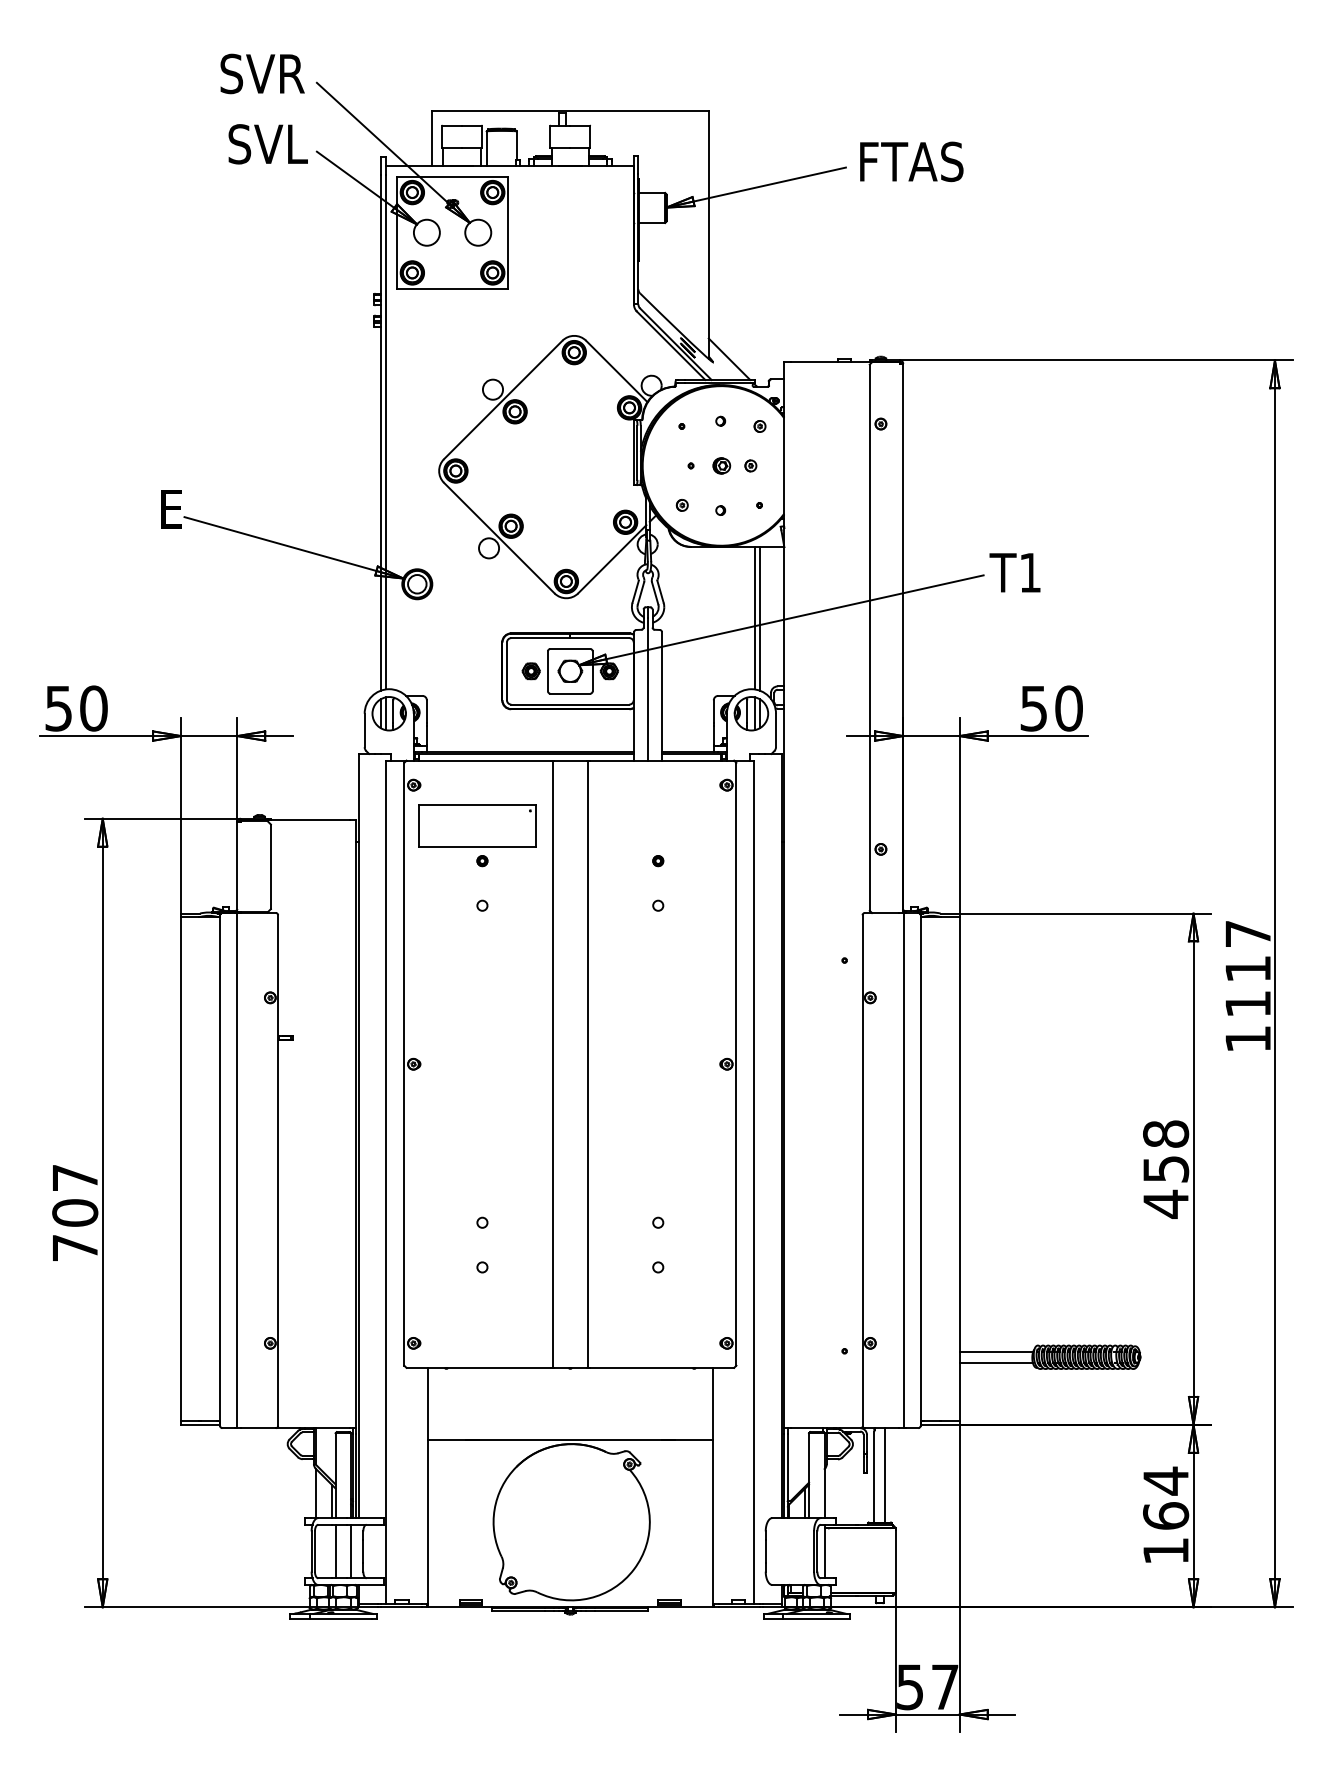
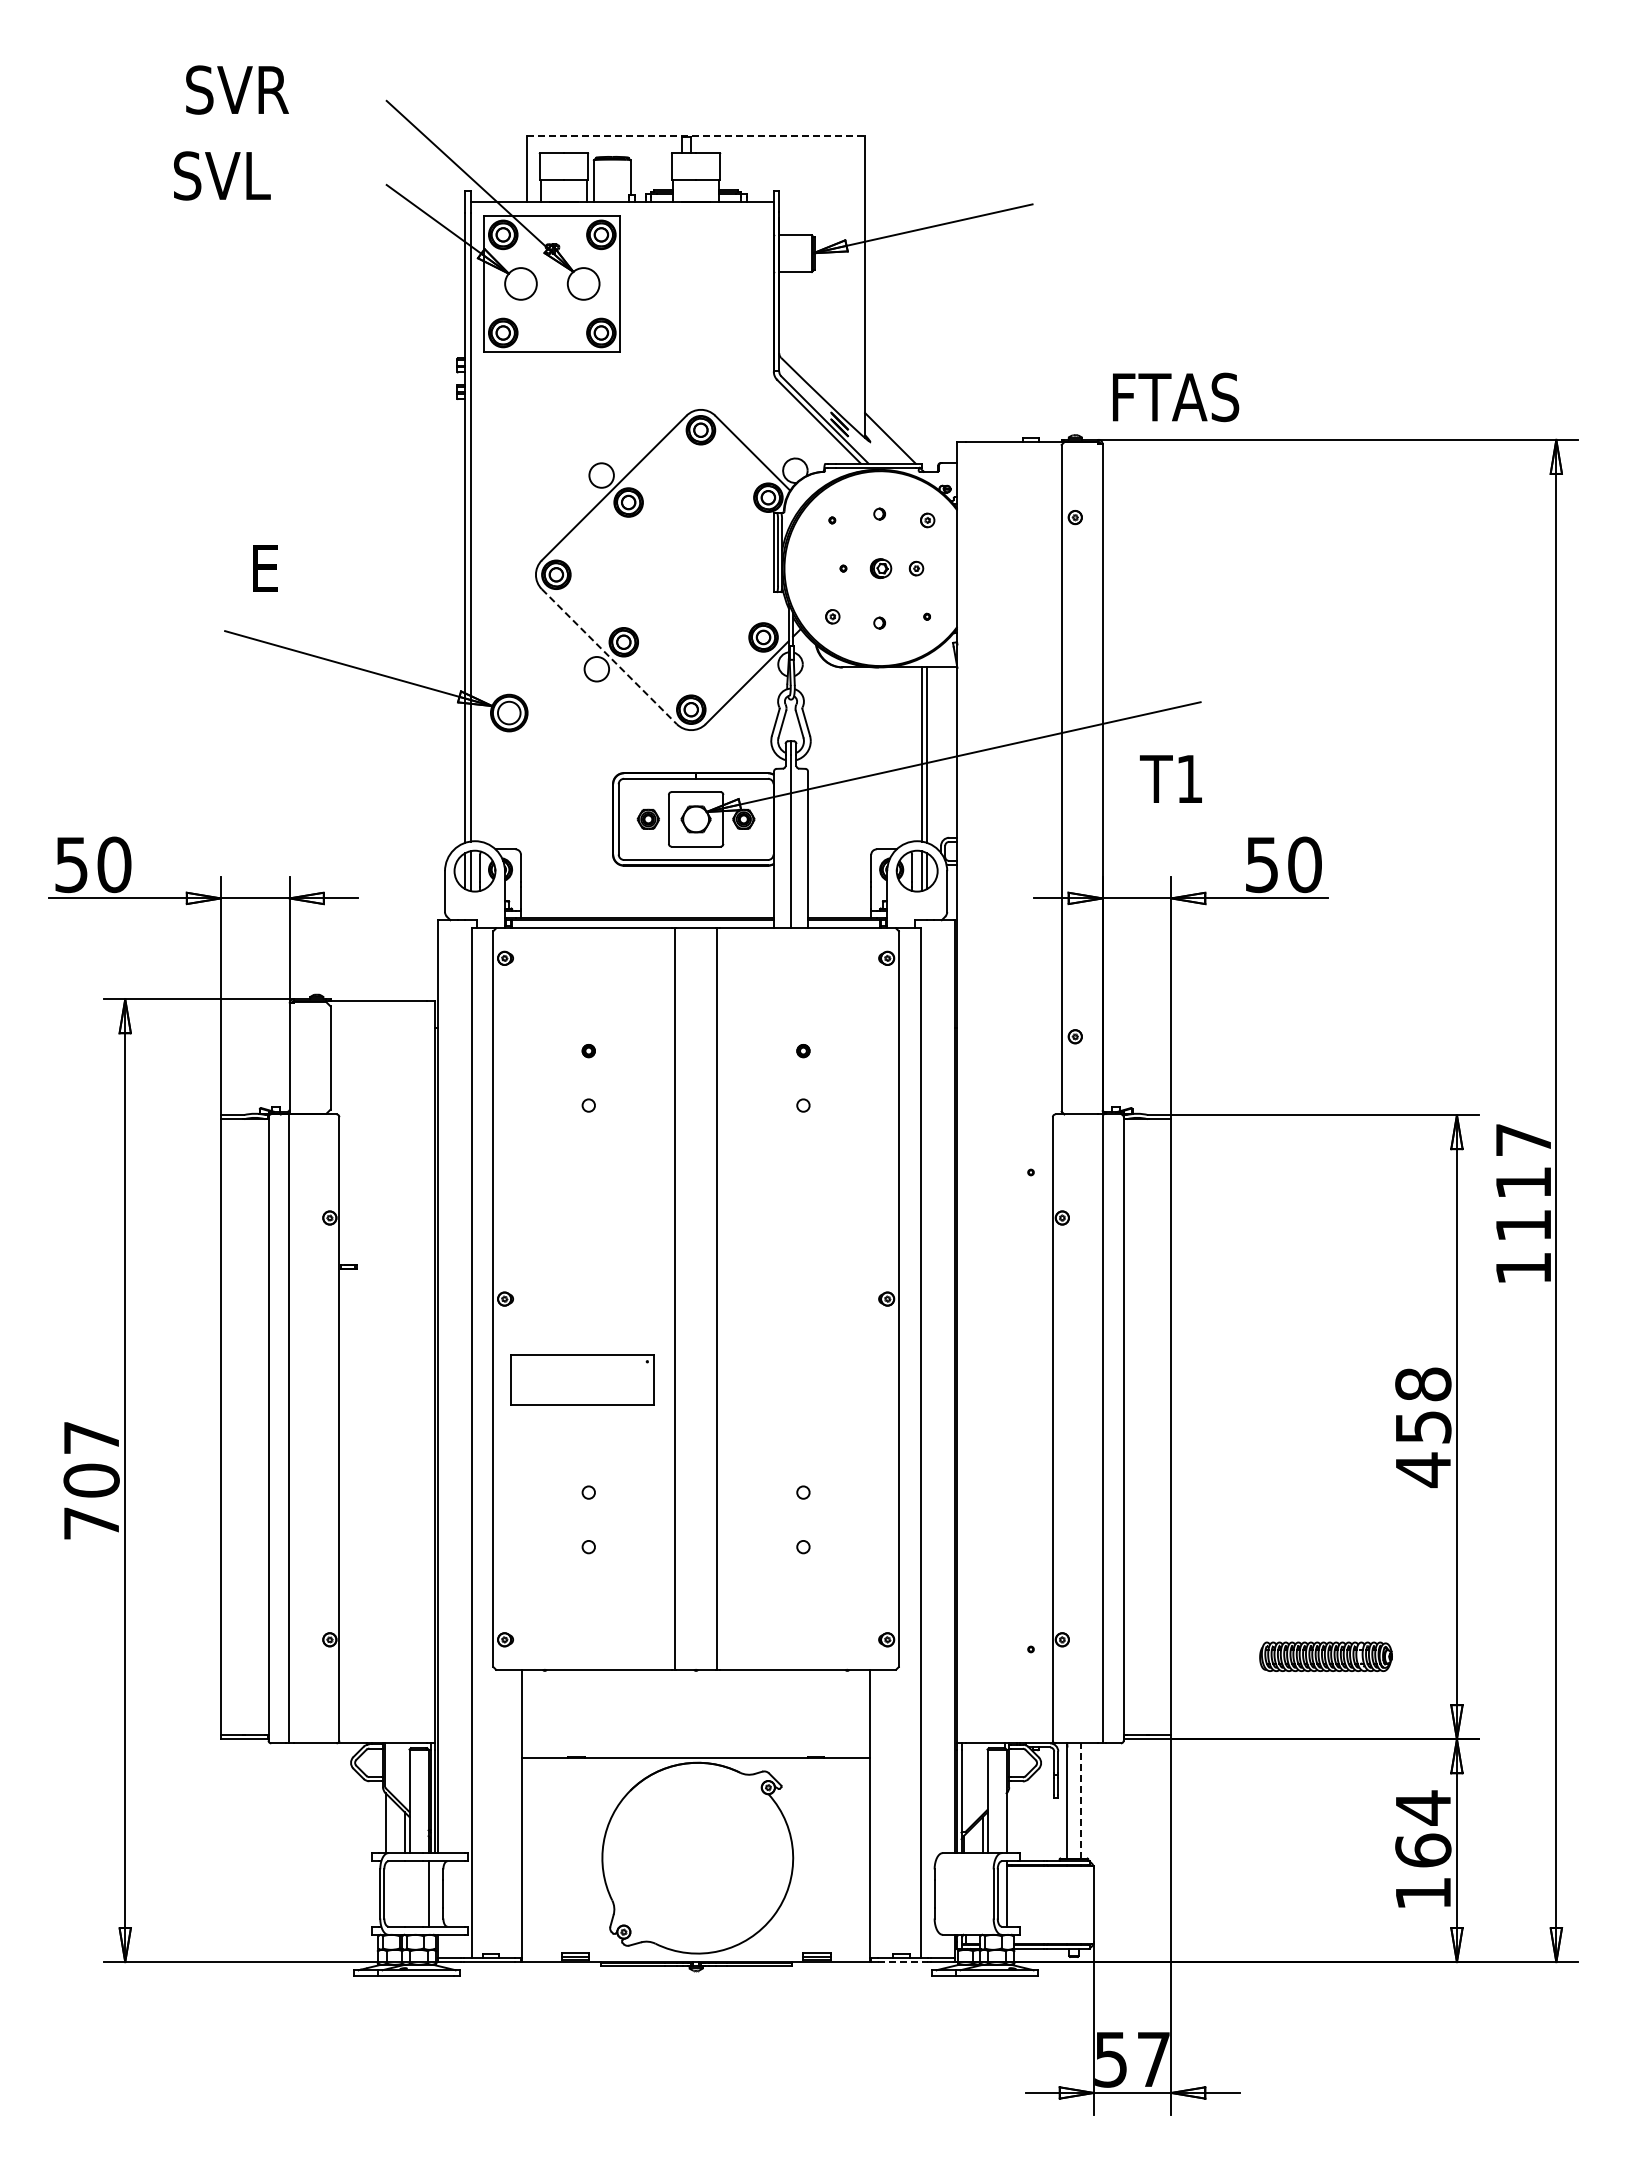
text: (262, 73) -> (237, 89), moved
line: (570, 111) -> (696, 135), solid -> dashed
text: (268, 143) -> (222, 175), moved
text: (912, 161) -> (1176, 397), moved
text: (171, 509) -> (265, 568), moved
line: (499, 538) -> (609, 657), solid -> dashed
text: (1014, 572) -> (1170, 778), moved
part: (477, 825) -> (582, 1379), moved
line: (996, 1352) -> (1216, 1650), removed
line: (995, 1362) -> (1215, 1663), removed
line: (885, 1474) -> (1080, 1800), solid -> dashed
line: (335, 1551) -> (409, 1893), removed
line: (740, 1607) -> (903, 1962), solid -> dashed

